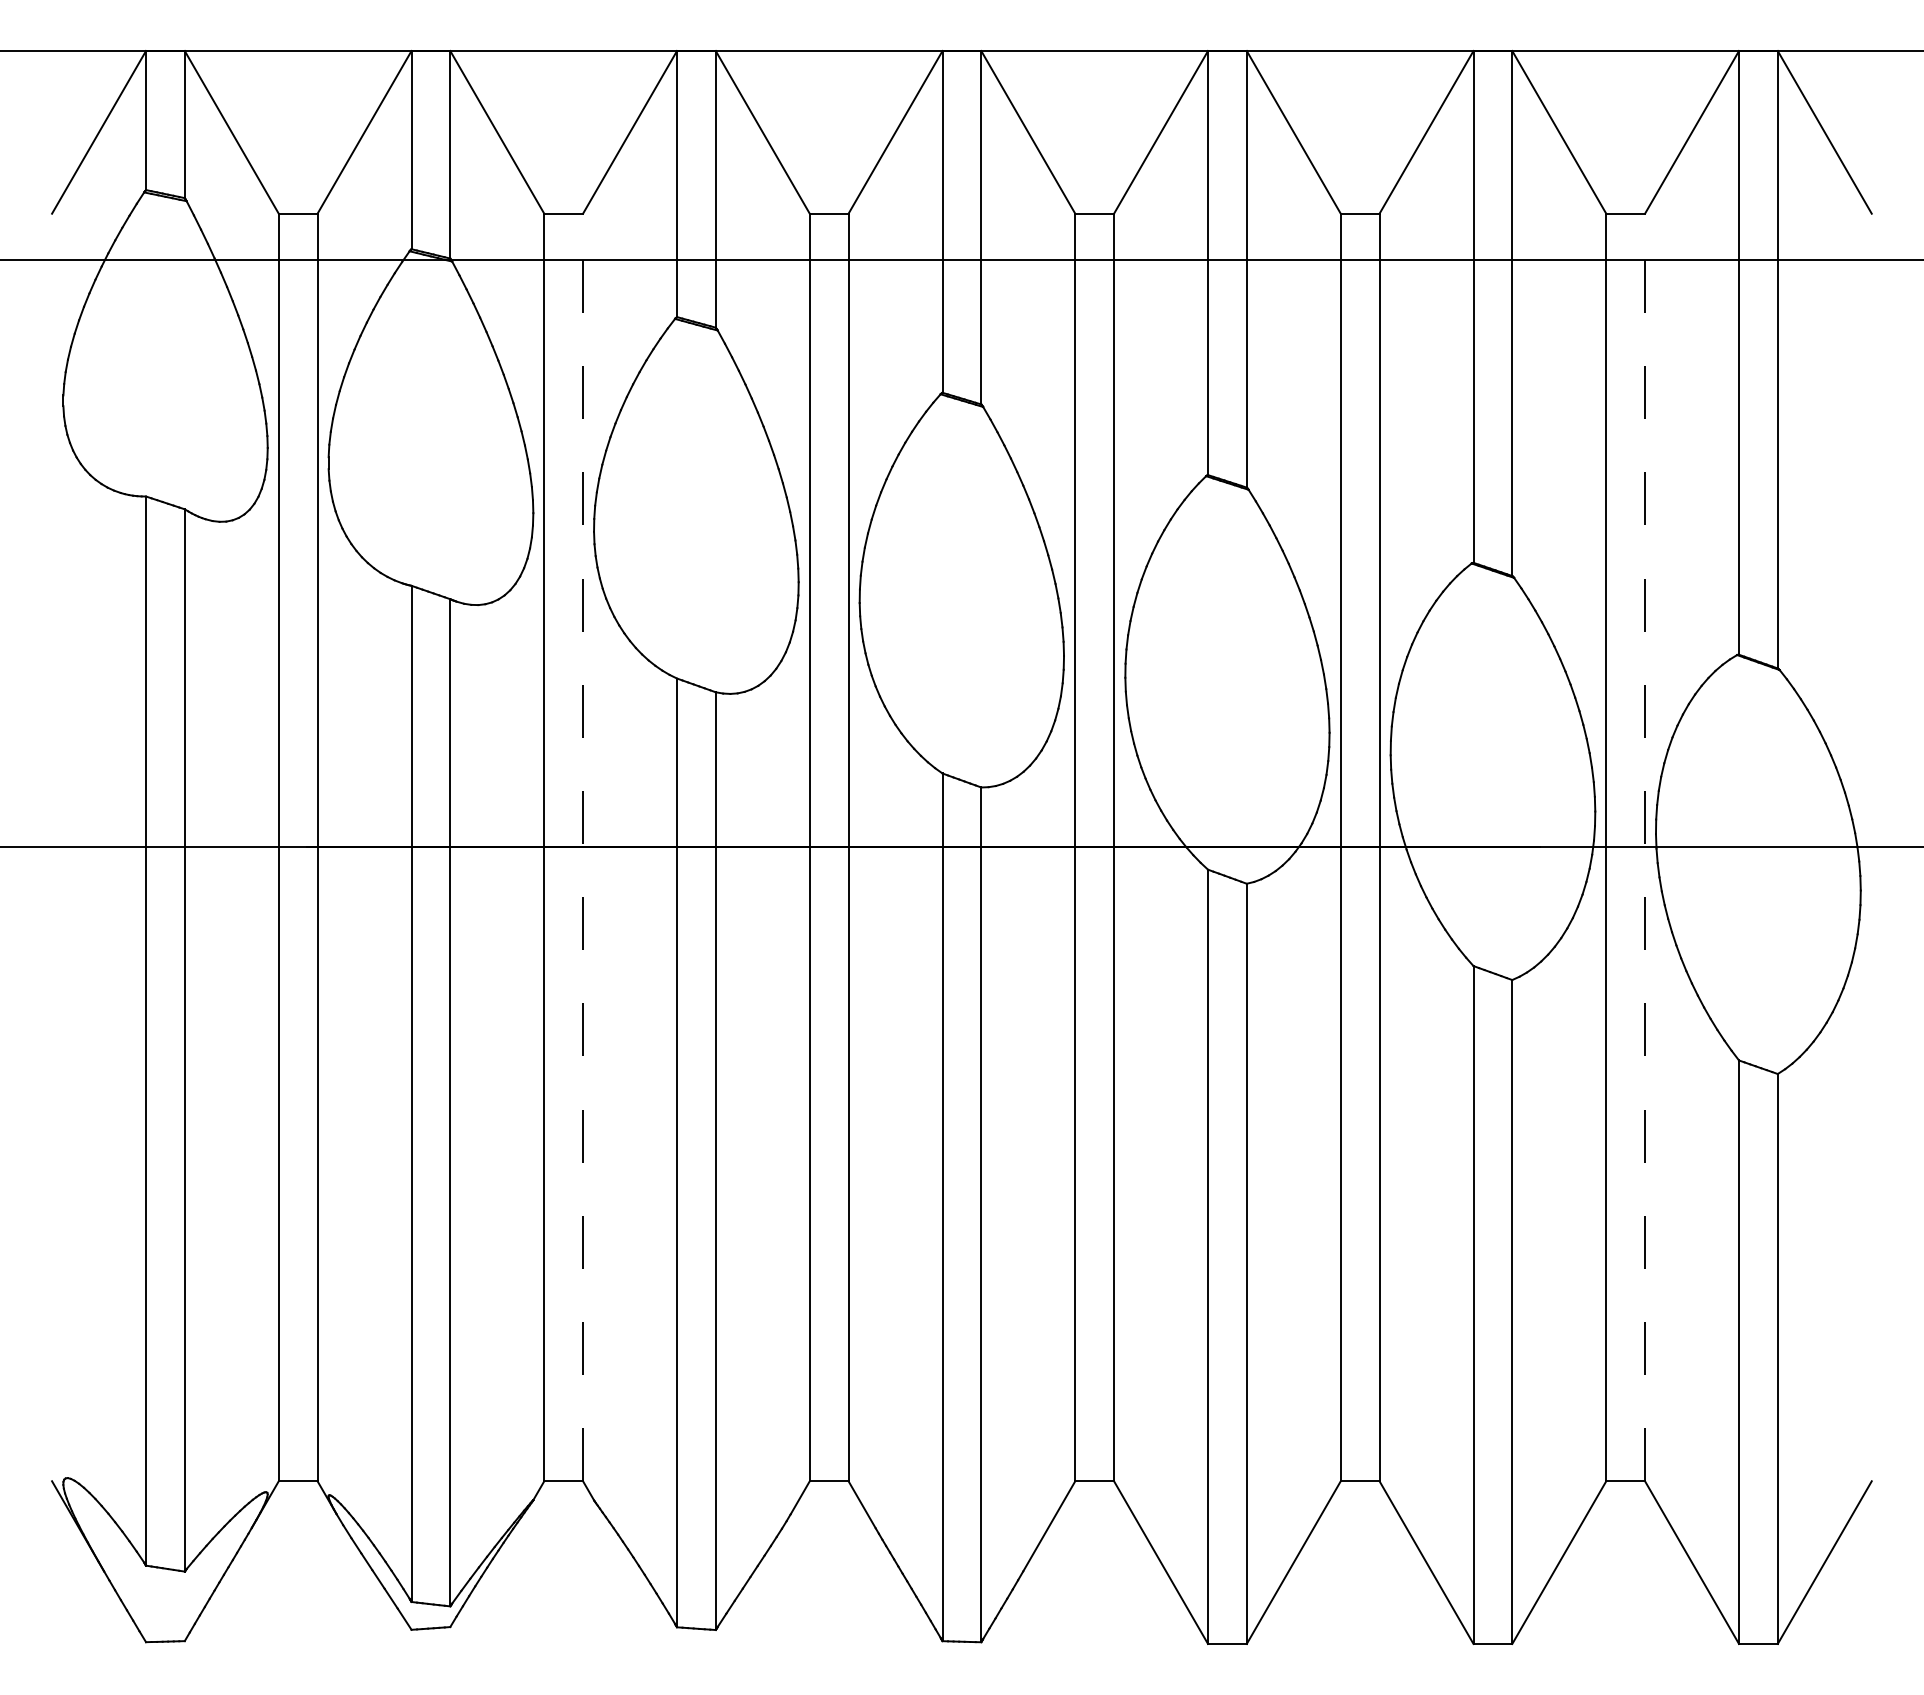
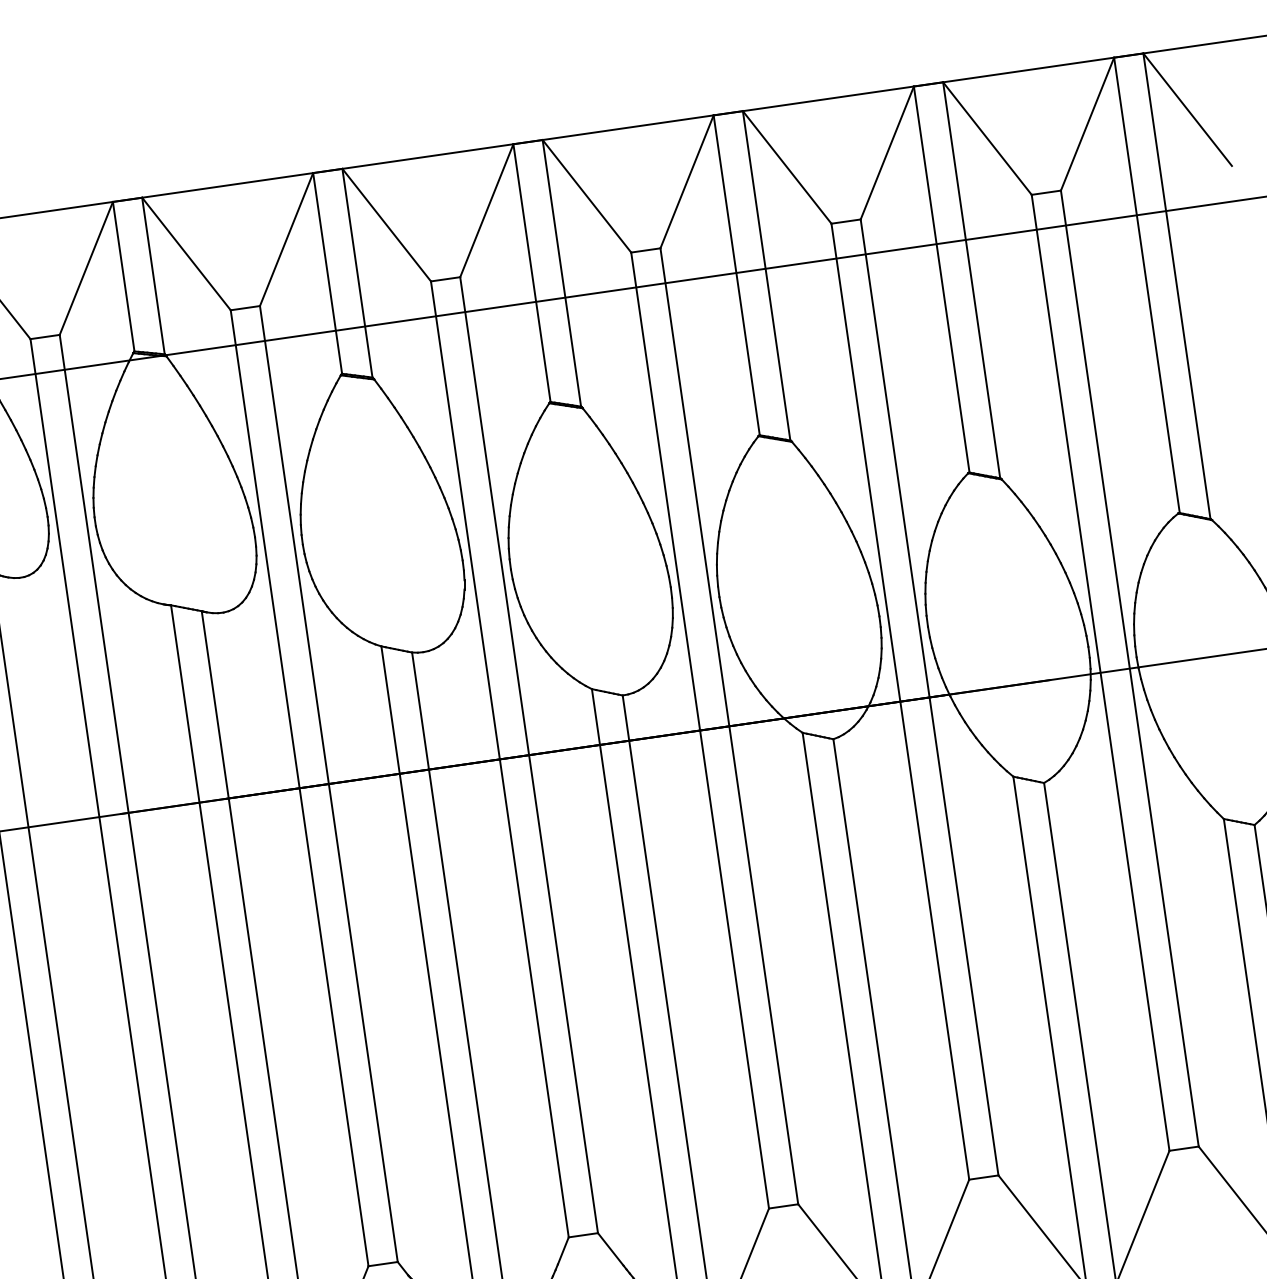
line: (583, 847) -> (329, 783), dashed -> solid
line: (1645, 847) -> (1130, 668), dashed -> solid

